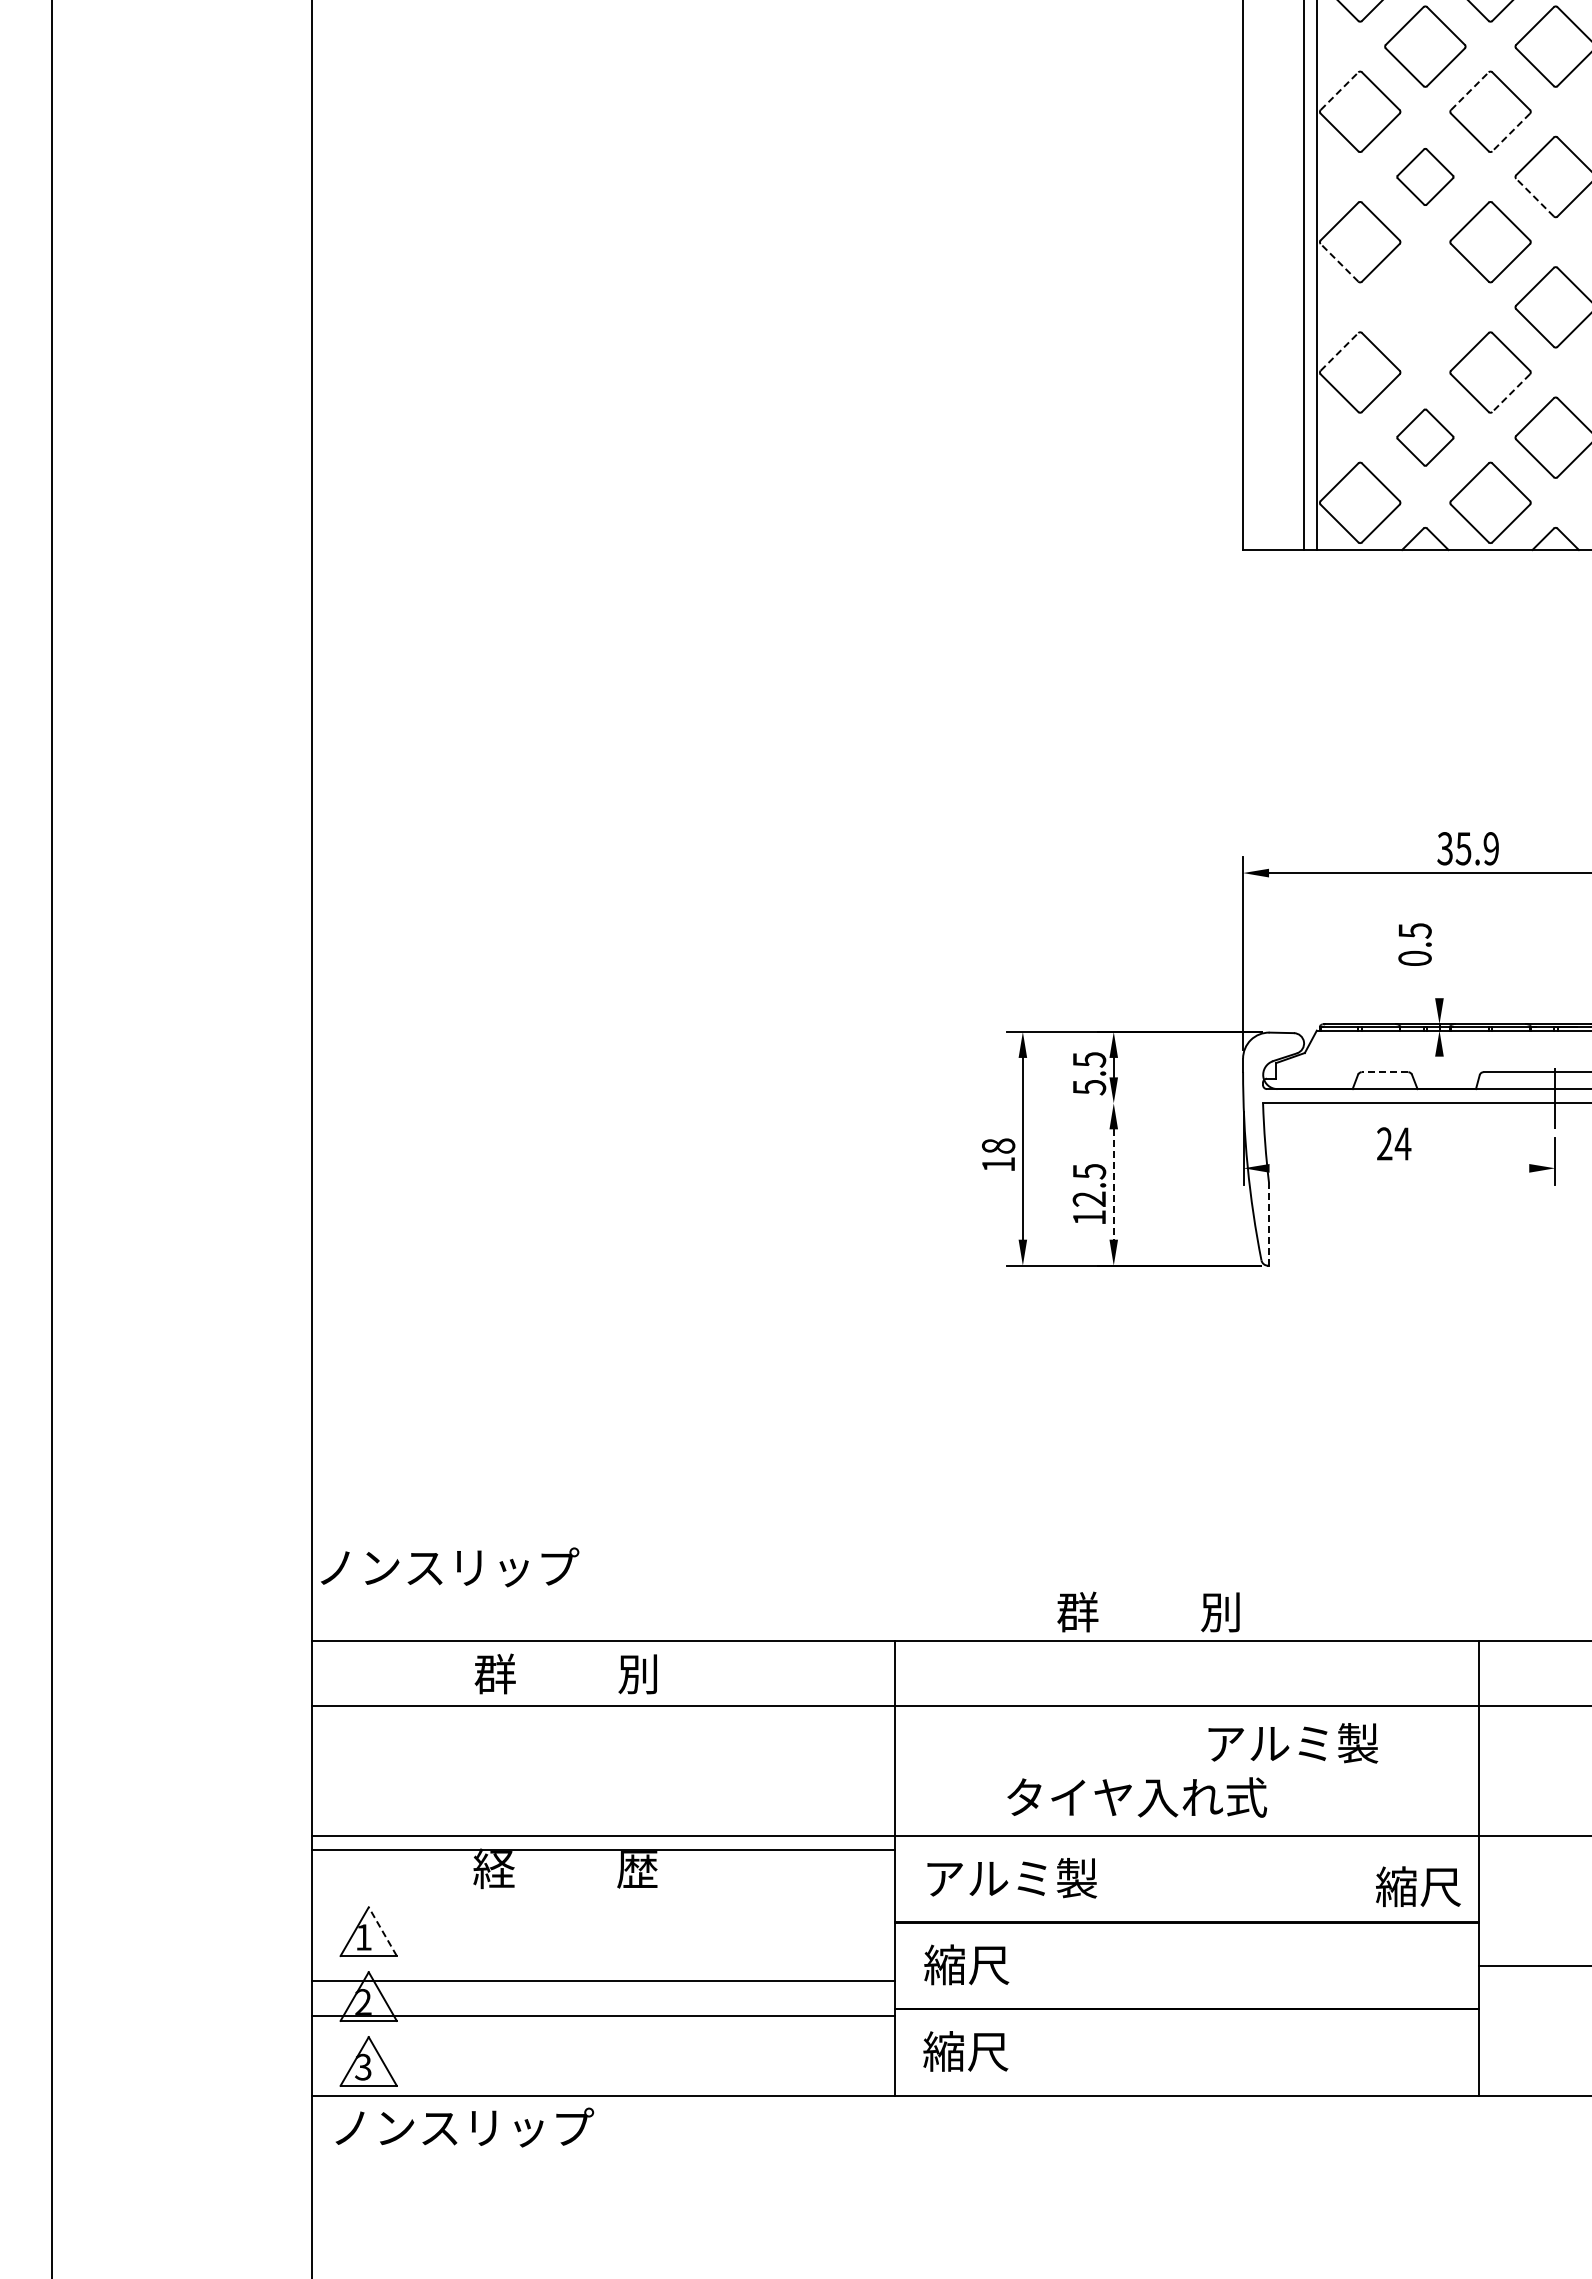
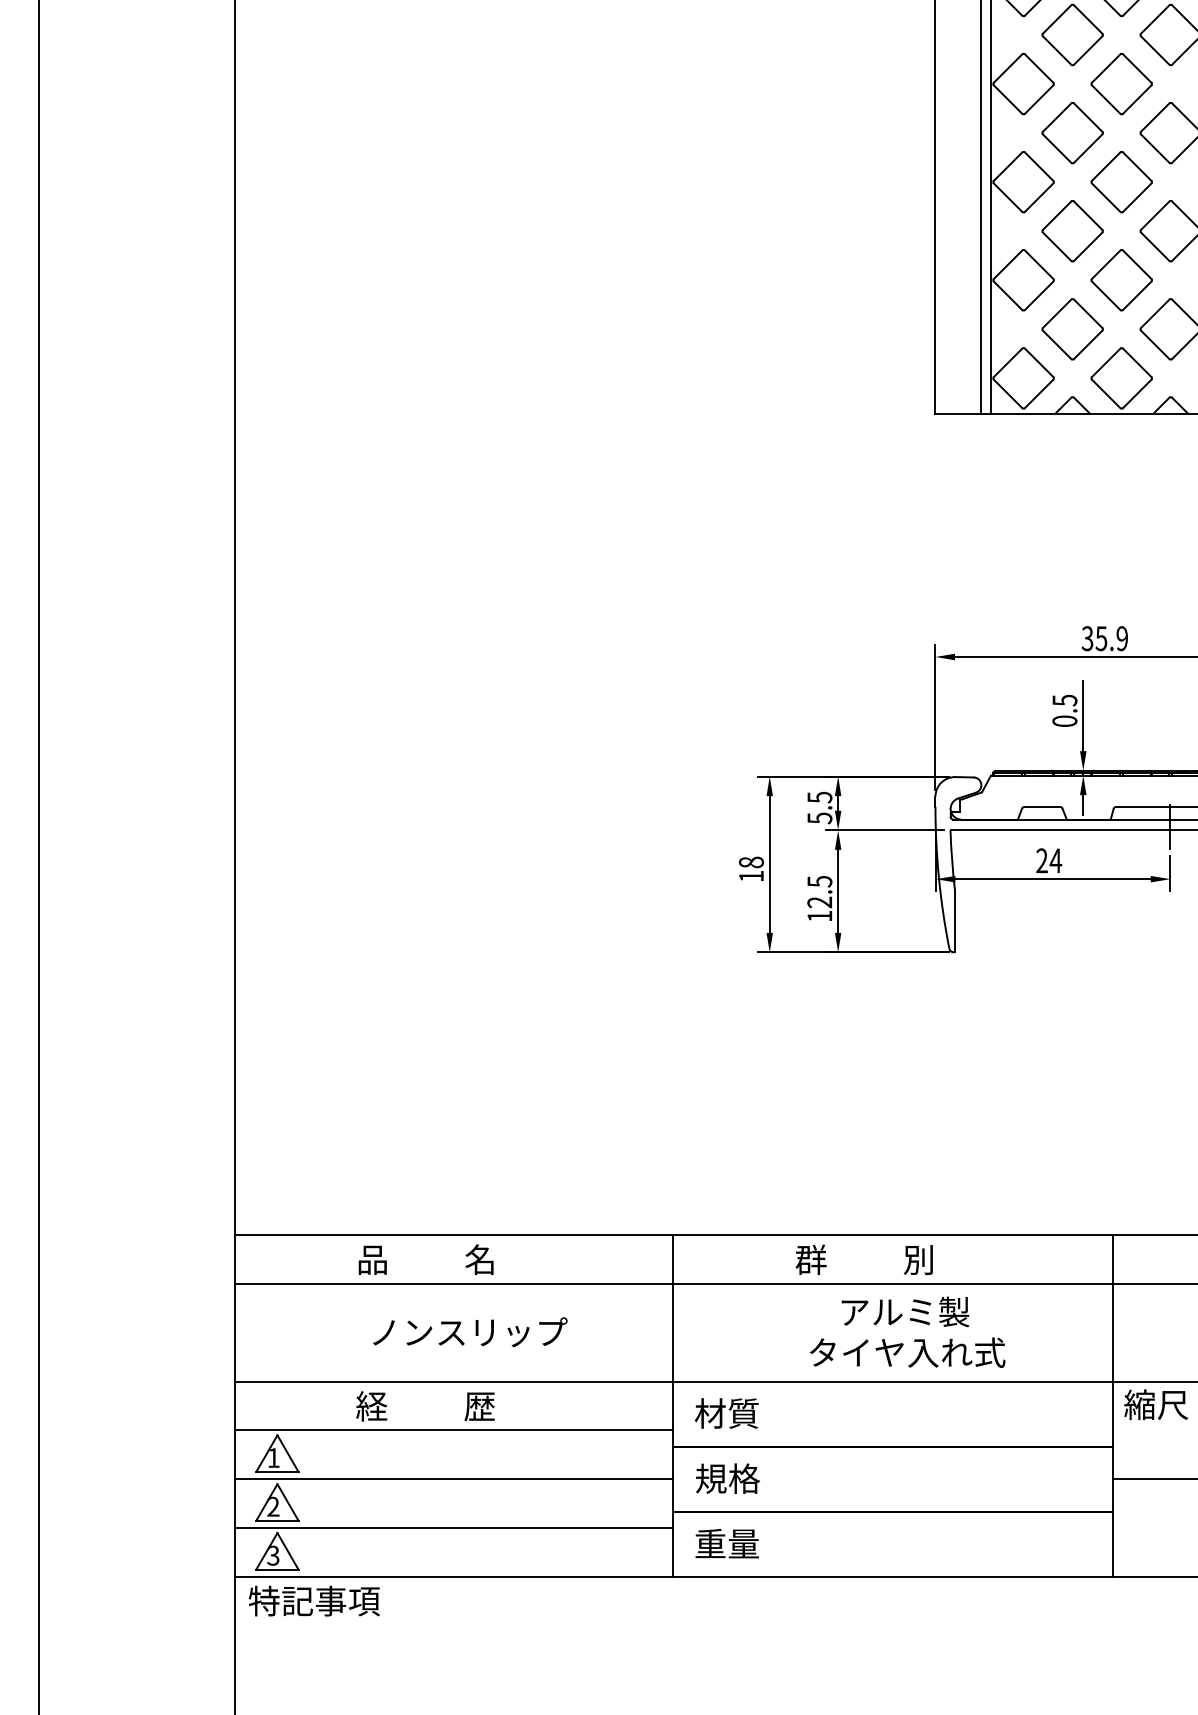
line: (1339, 91) -> (1008, 68), dashed -> solid
line: (1469, 91) -> (1105, 68), dashed -> solid
line: (1511, 132) -> (1137, 99), dashed -> solid
part: (1425, 176) -> (1072, 132), size x1.43
line: (1535, 197) -> (1155, 148), dashed -> solid
line: (1339, 262) -> (1008, 197), dashed -> solid
part: (1425, 307) -> (1072, 231), added
line: (1339, 351) -> (1008, 264), dashed -> solid
line: (1511, 393) -> (1137, 296), dashed -> solid
part: (1425, 437) -> (1072, 329), size x1.43
line: (1439, 951) -> (1083, 716), added
line: (1439, 1069) -> (1083, 804), added
line: (1384, 1072) -> (1041, 807), dashed -> solid
line: (1176, 1103) -> (885, 830), added
line: (1399, 1168) -> (1053, 879), added
line: (1113, 1185) -> (837, 892), dashed -> solid
line: (1269, 1223) -> (955, 920), dashed -> solid
text: (450, 1567) -> (470, 1332), moved
text: (1148, 1611) -> (864, 1259), moved
text: (565, 1673) -> (425, 1259), 群          別 -> 品          名
text: (1293, 1743) -> (905, 1312), moved
text: (1137, 1797) -> (907, 1352), moved
line: (602, 1849) -> (453, 1430), moved
text: (1010, 1878) -> (760, 1413), アルミ製 -> 材質
text: (1418, 1886) -> (1156, 1404), moved
line: (382, 1931) -> (287, 1453), dashed -> solid
text: (967, 1964) -> (728, 1478), 縮尺 -> 規格
line: (602, 1980) -> (453, 1528), moved
line: (602, 2015) -> (453, 1479), moved
text: (965, 2051) -> (726, 1543), 縮尺 -> 重量
text: (462, 2127) -> (348, 1601), ノンスリップ -> 特記事項

